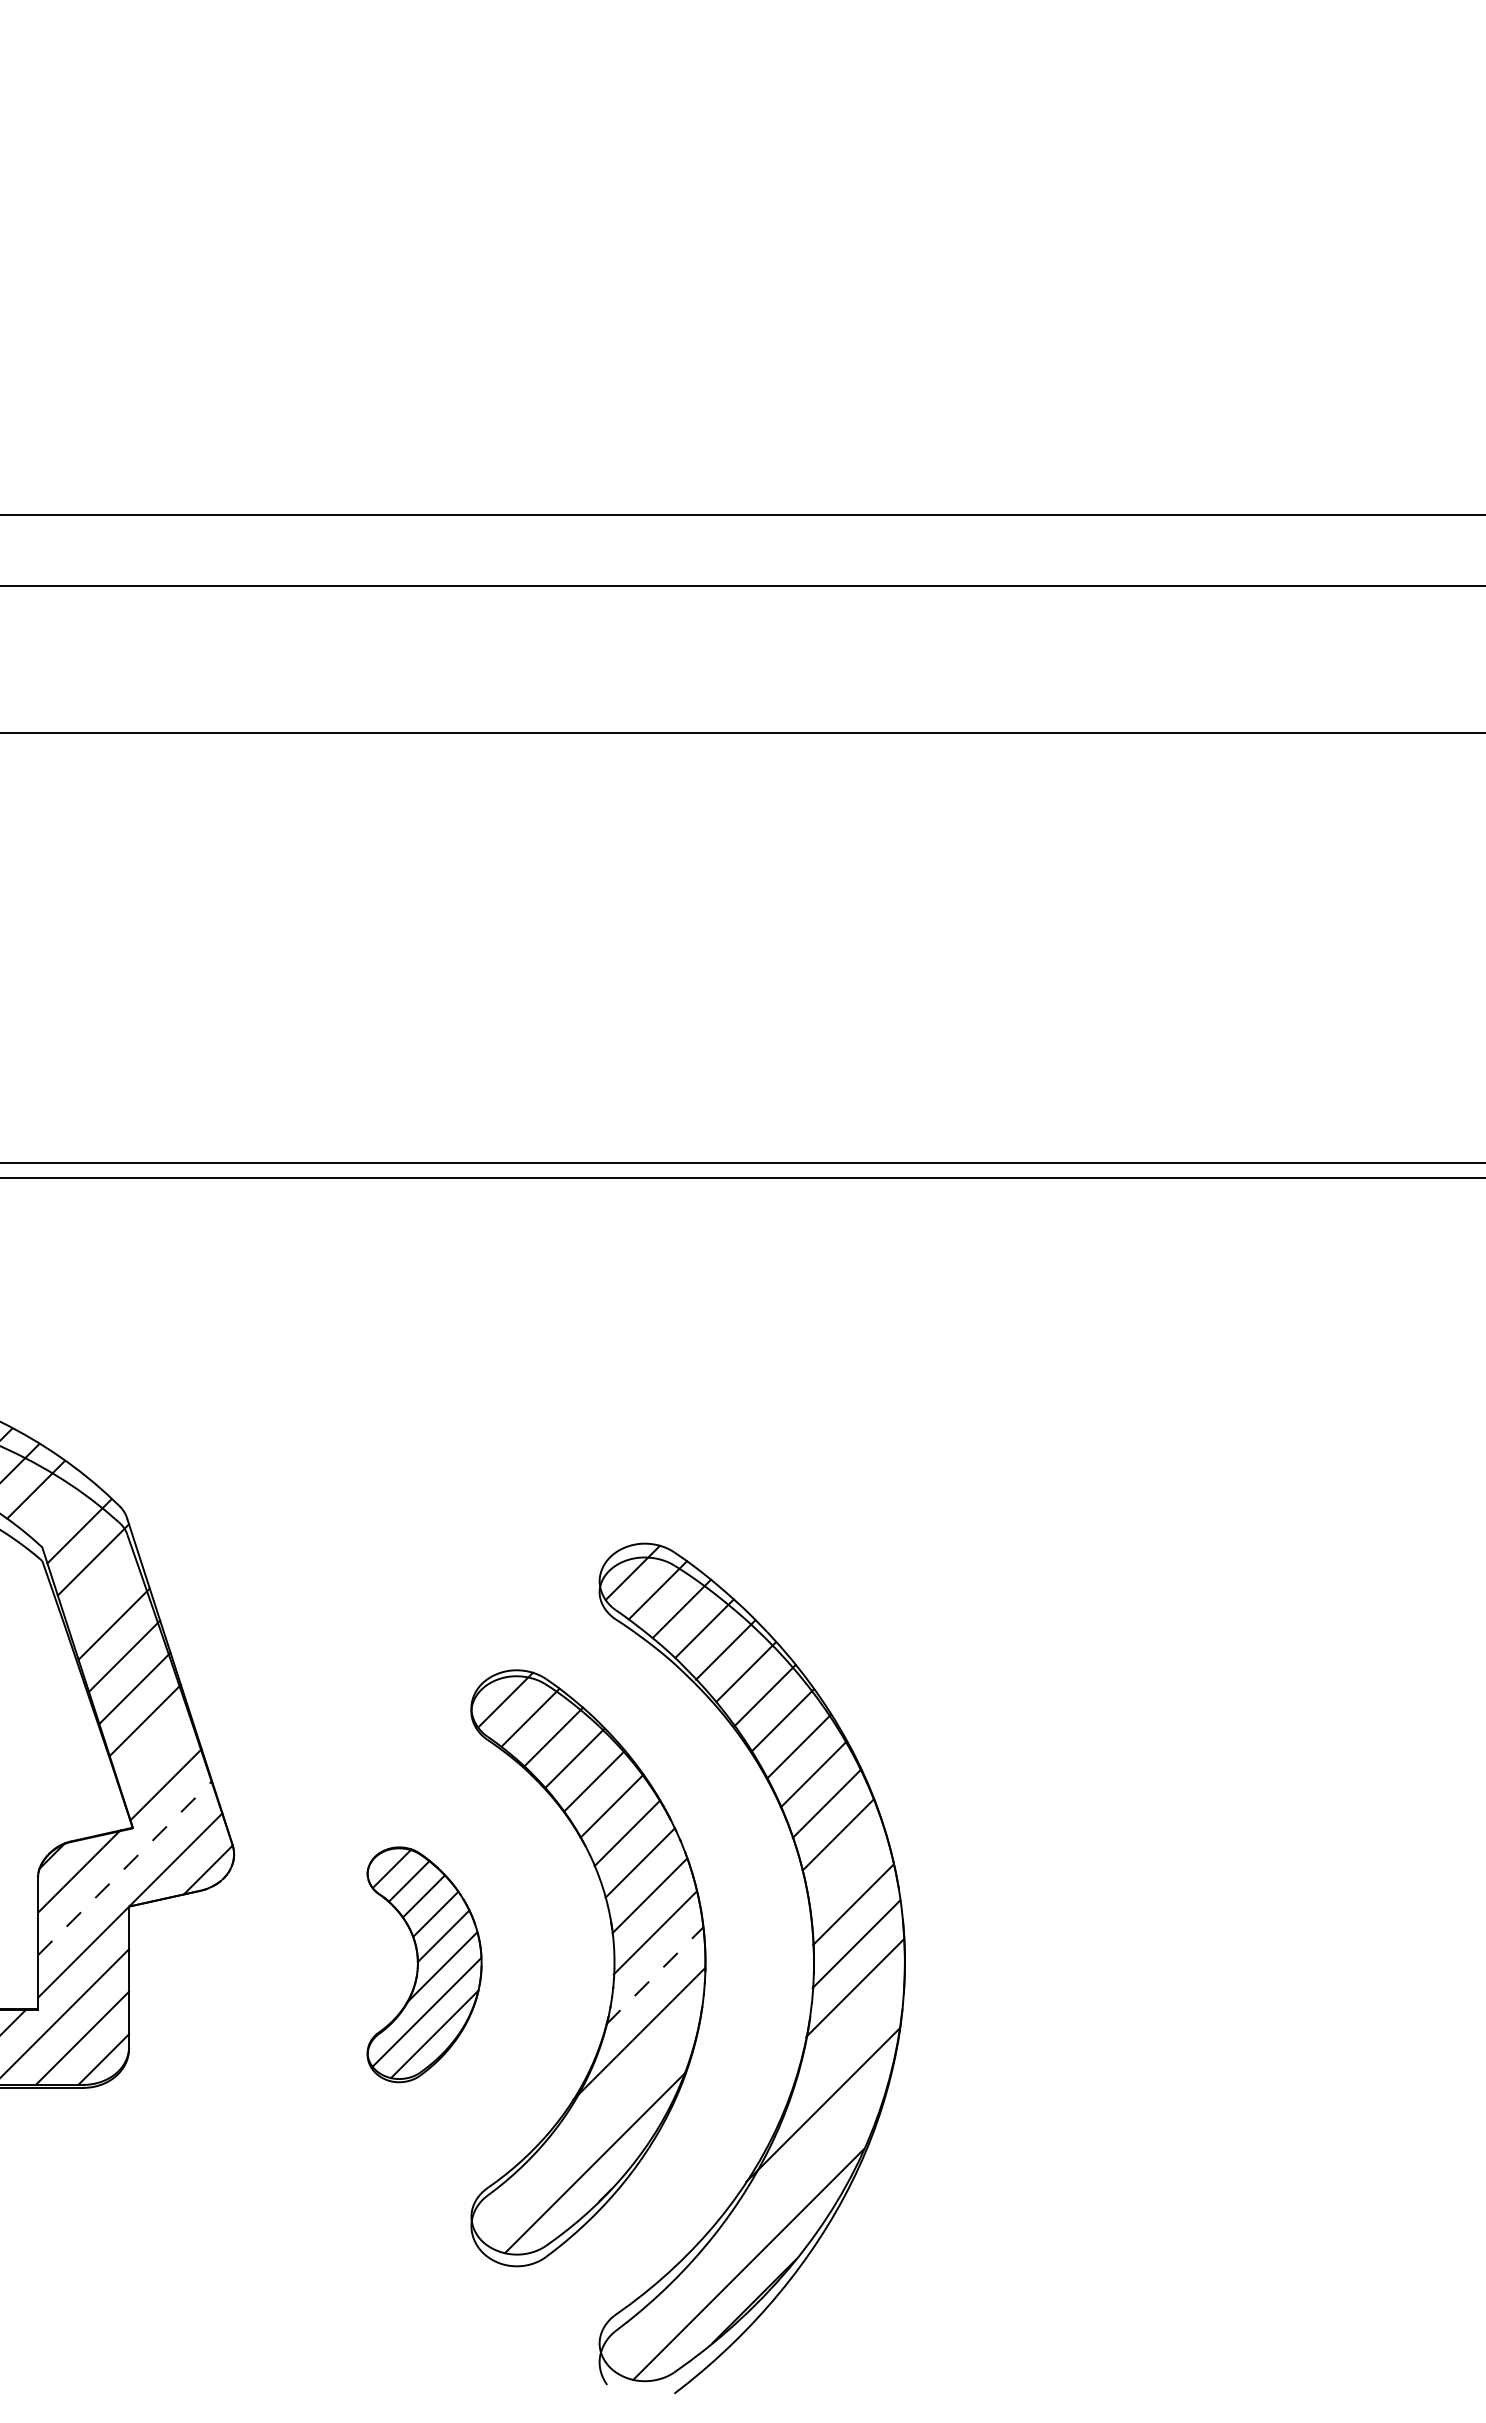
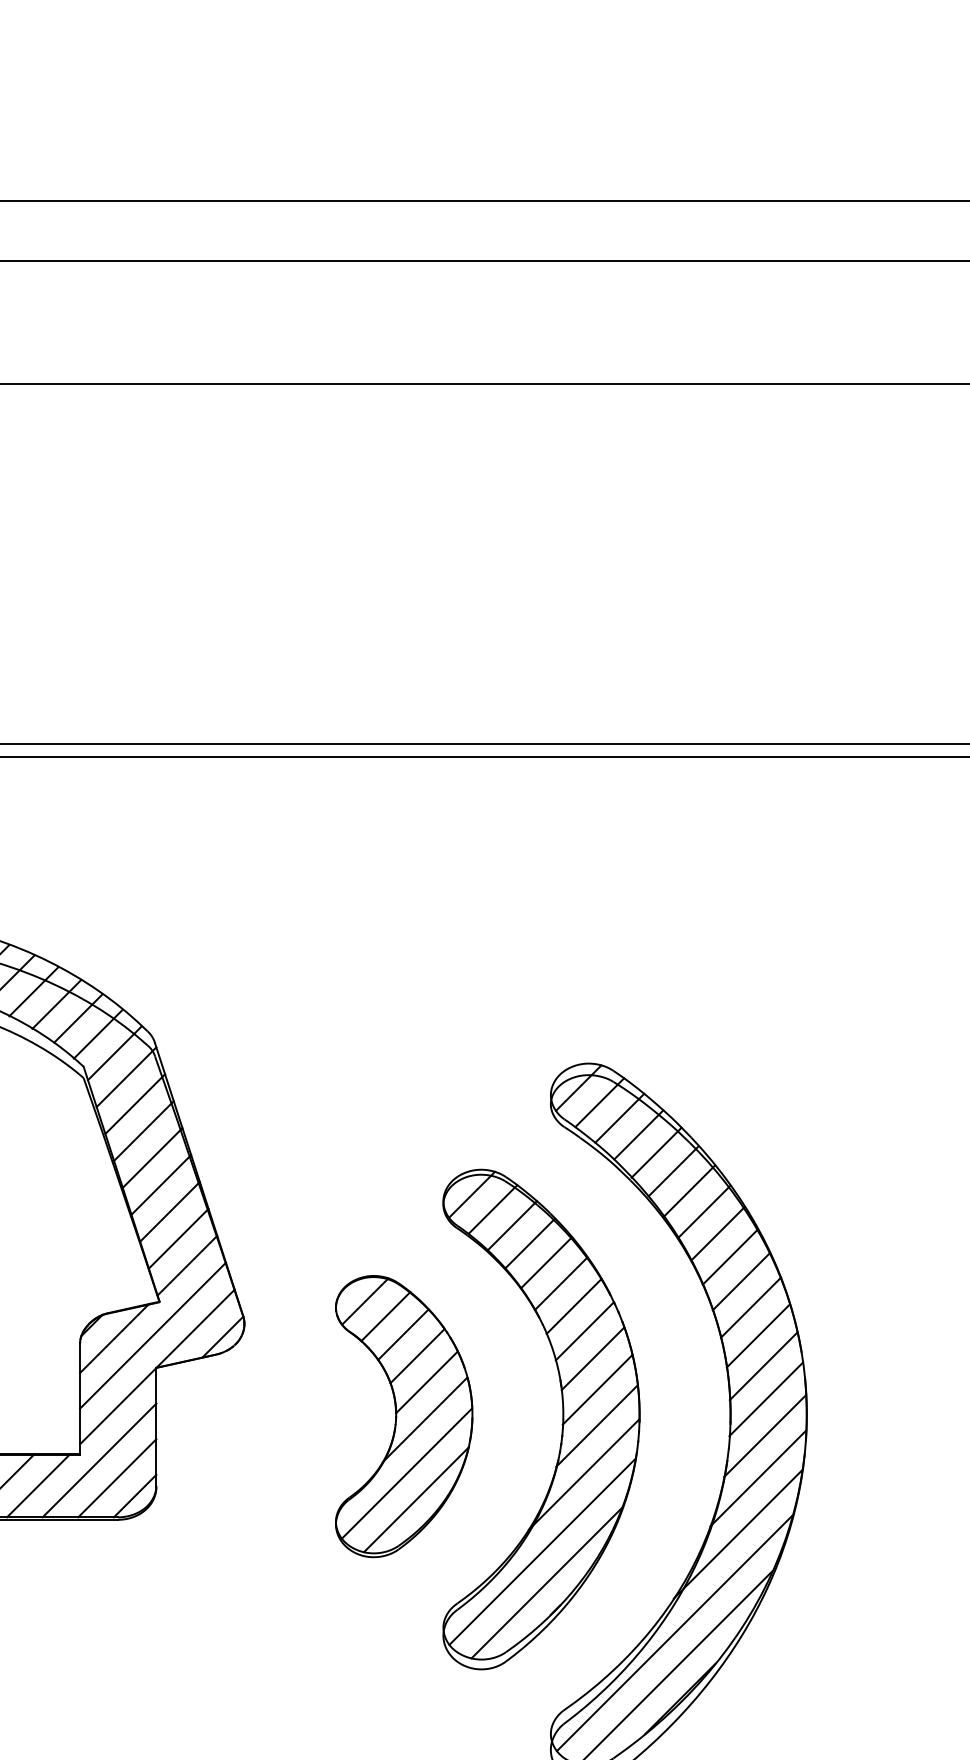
line: (59, 1508) -> (98, 1034), added
line: (103, 1591) -> (134, 1103), added
line: (155, 1752) -> (178, 1238), added
line: (125, 1867) -> (153, 1335), dashed -> solid
line: (846, 1868) -> (757, 1335), added
part: (424, 1964) -> (404, 1416), size x1.43
line: (654, 1976) -> (596, 1426), dashed -> solid
line: (846, 2038) -> (757, 1478), added
line: (589, 2126) -> (542, 1552), added
line: (746, 2223) -> (673, 1633), added

